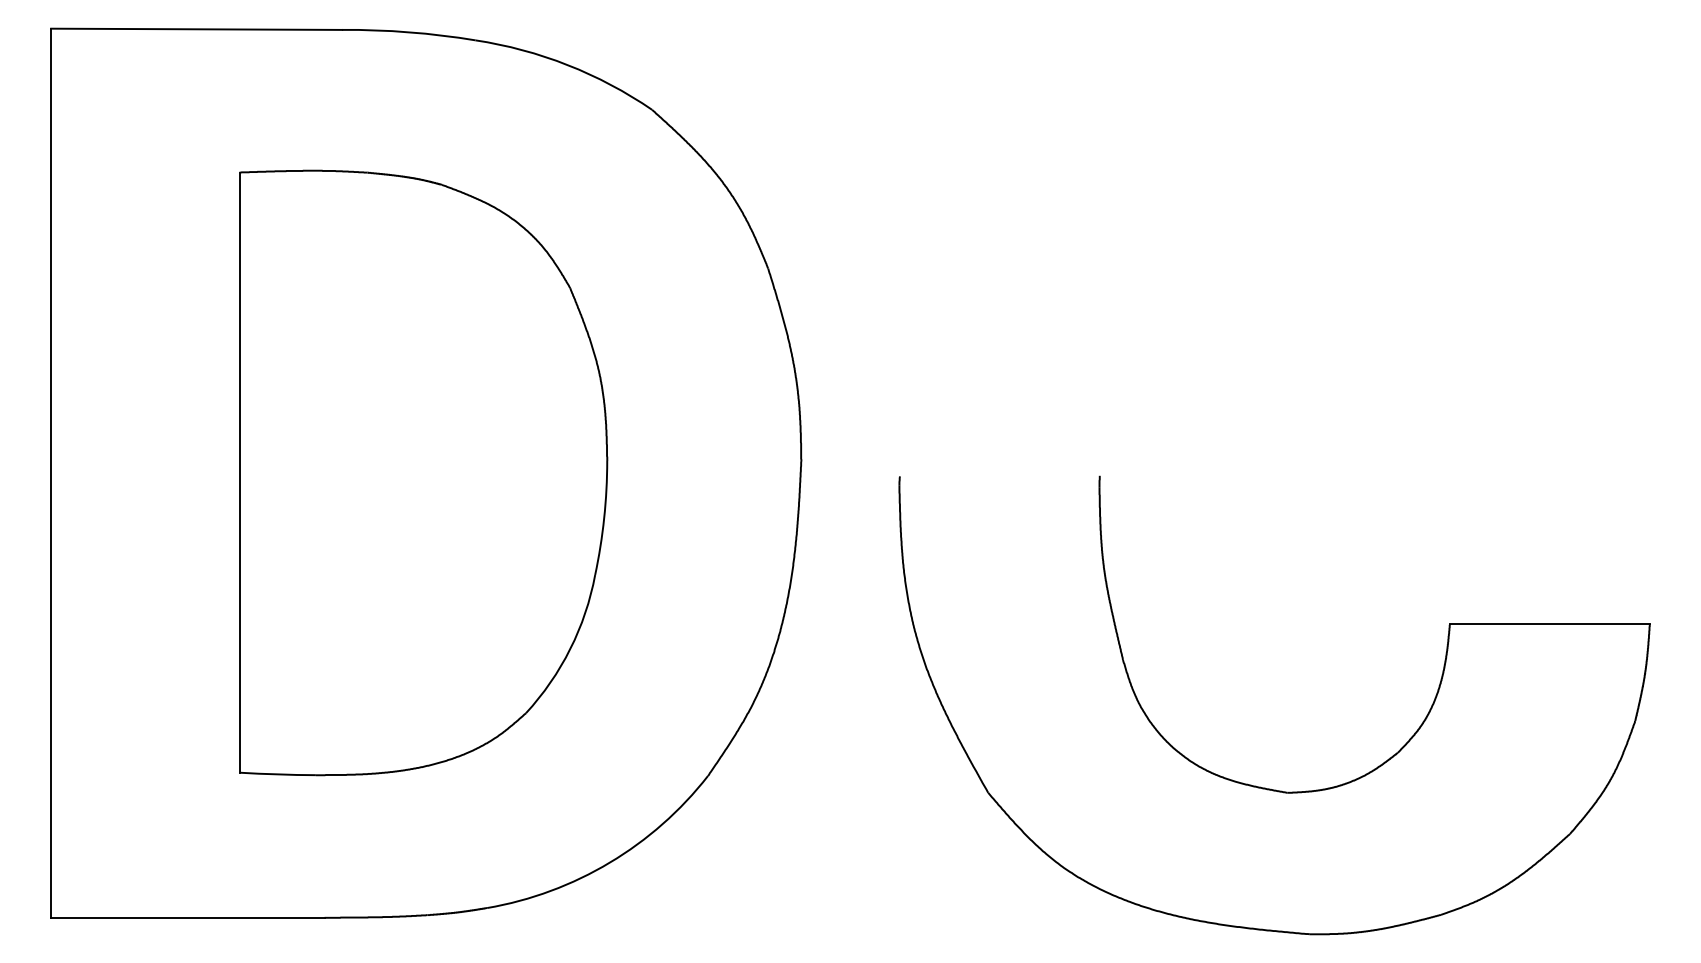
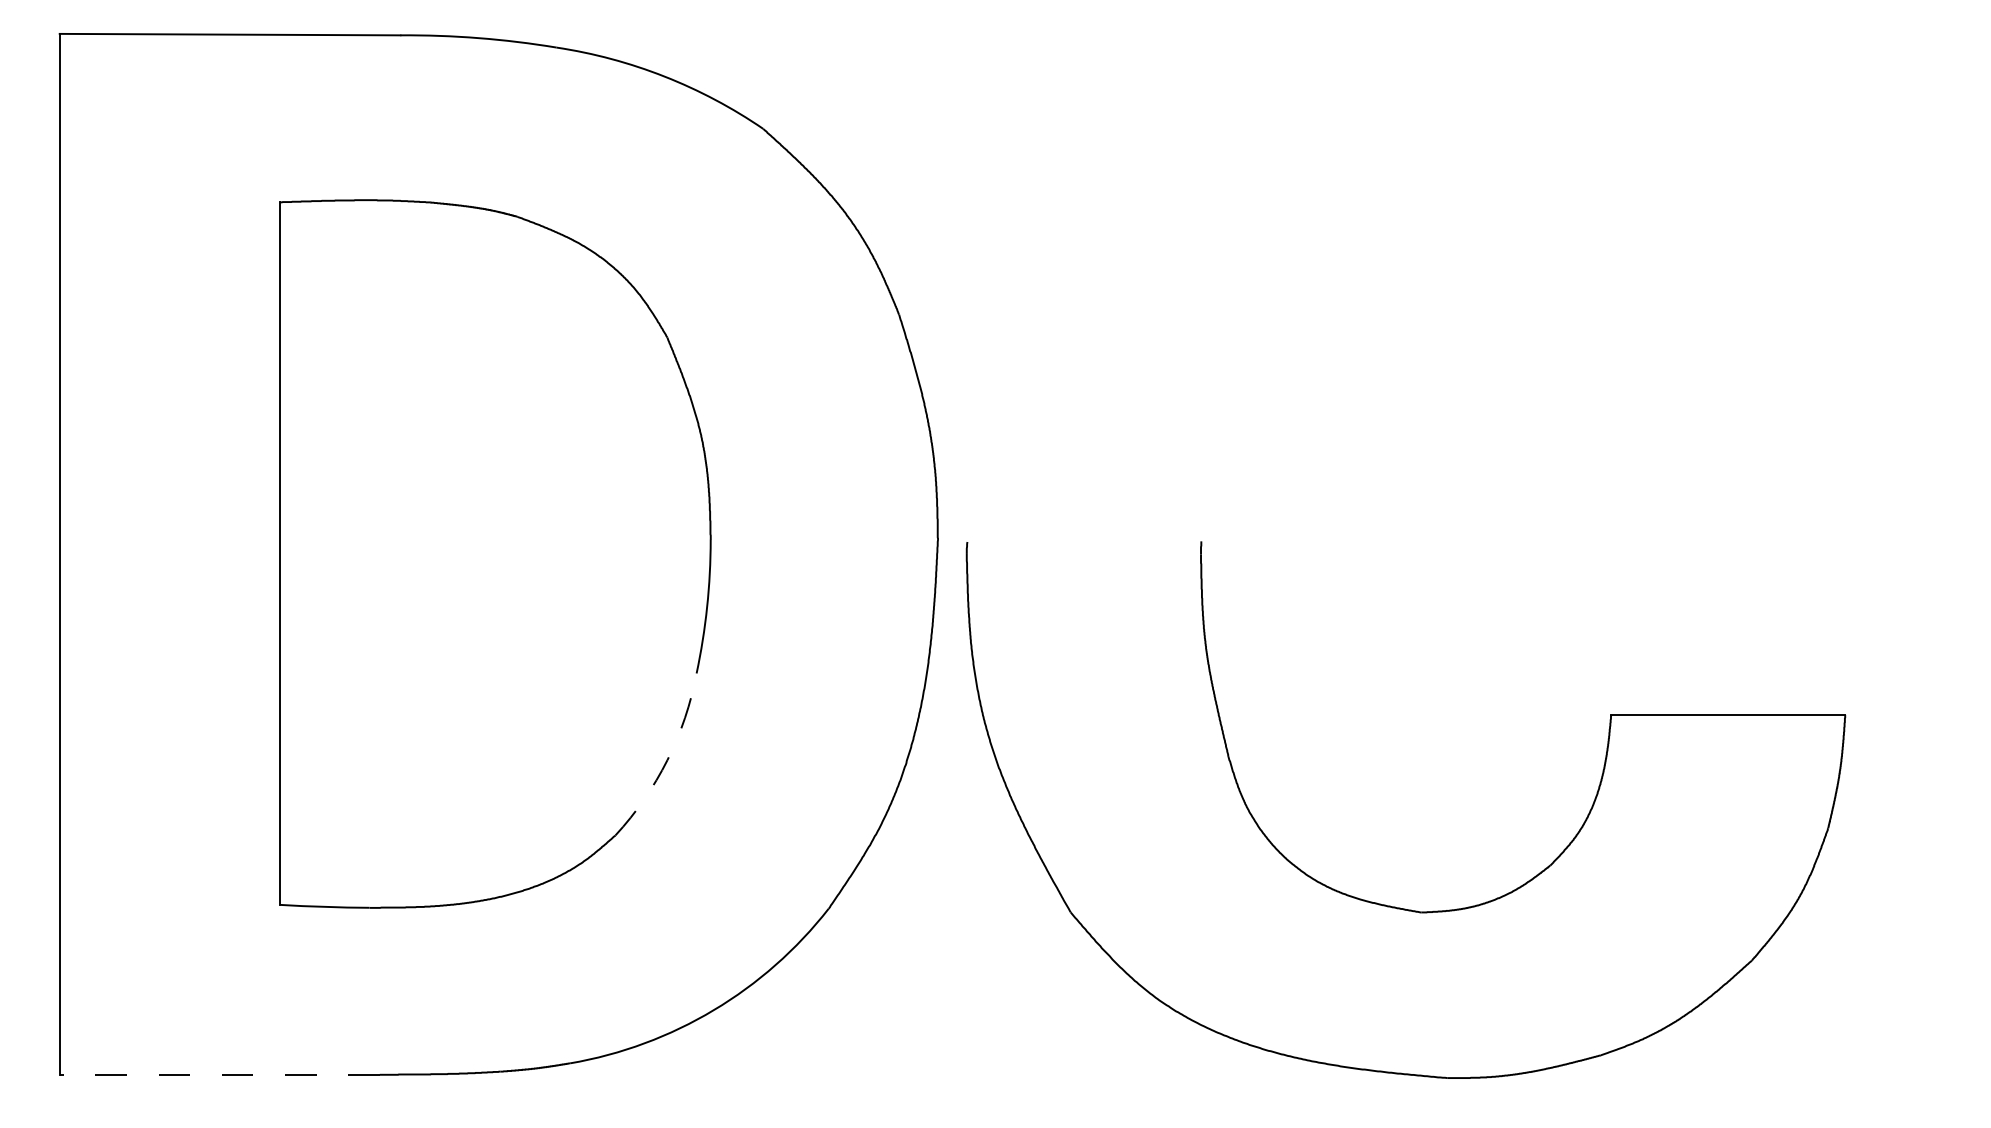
arc: (570, 649) -> (667, 760), solid -> dashed
part: (1257, 786) -> (1385, 904), moved
line: (187, 917) -> (219, 1074), solid -> dashed

